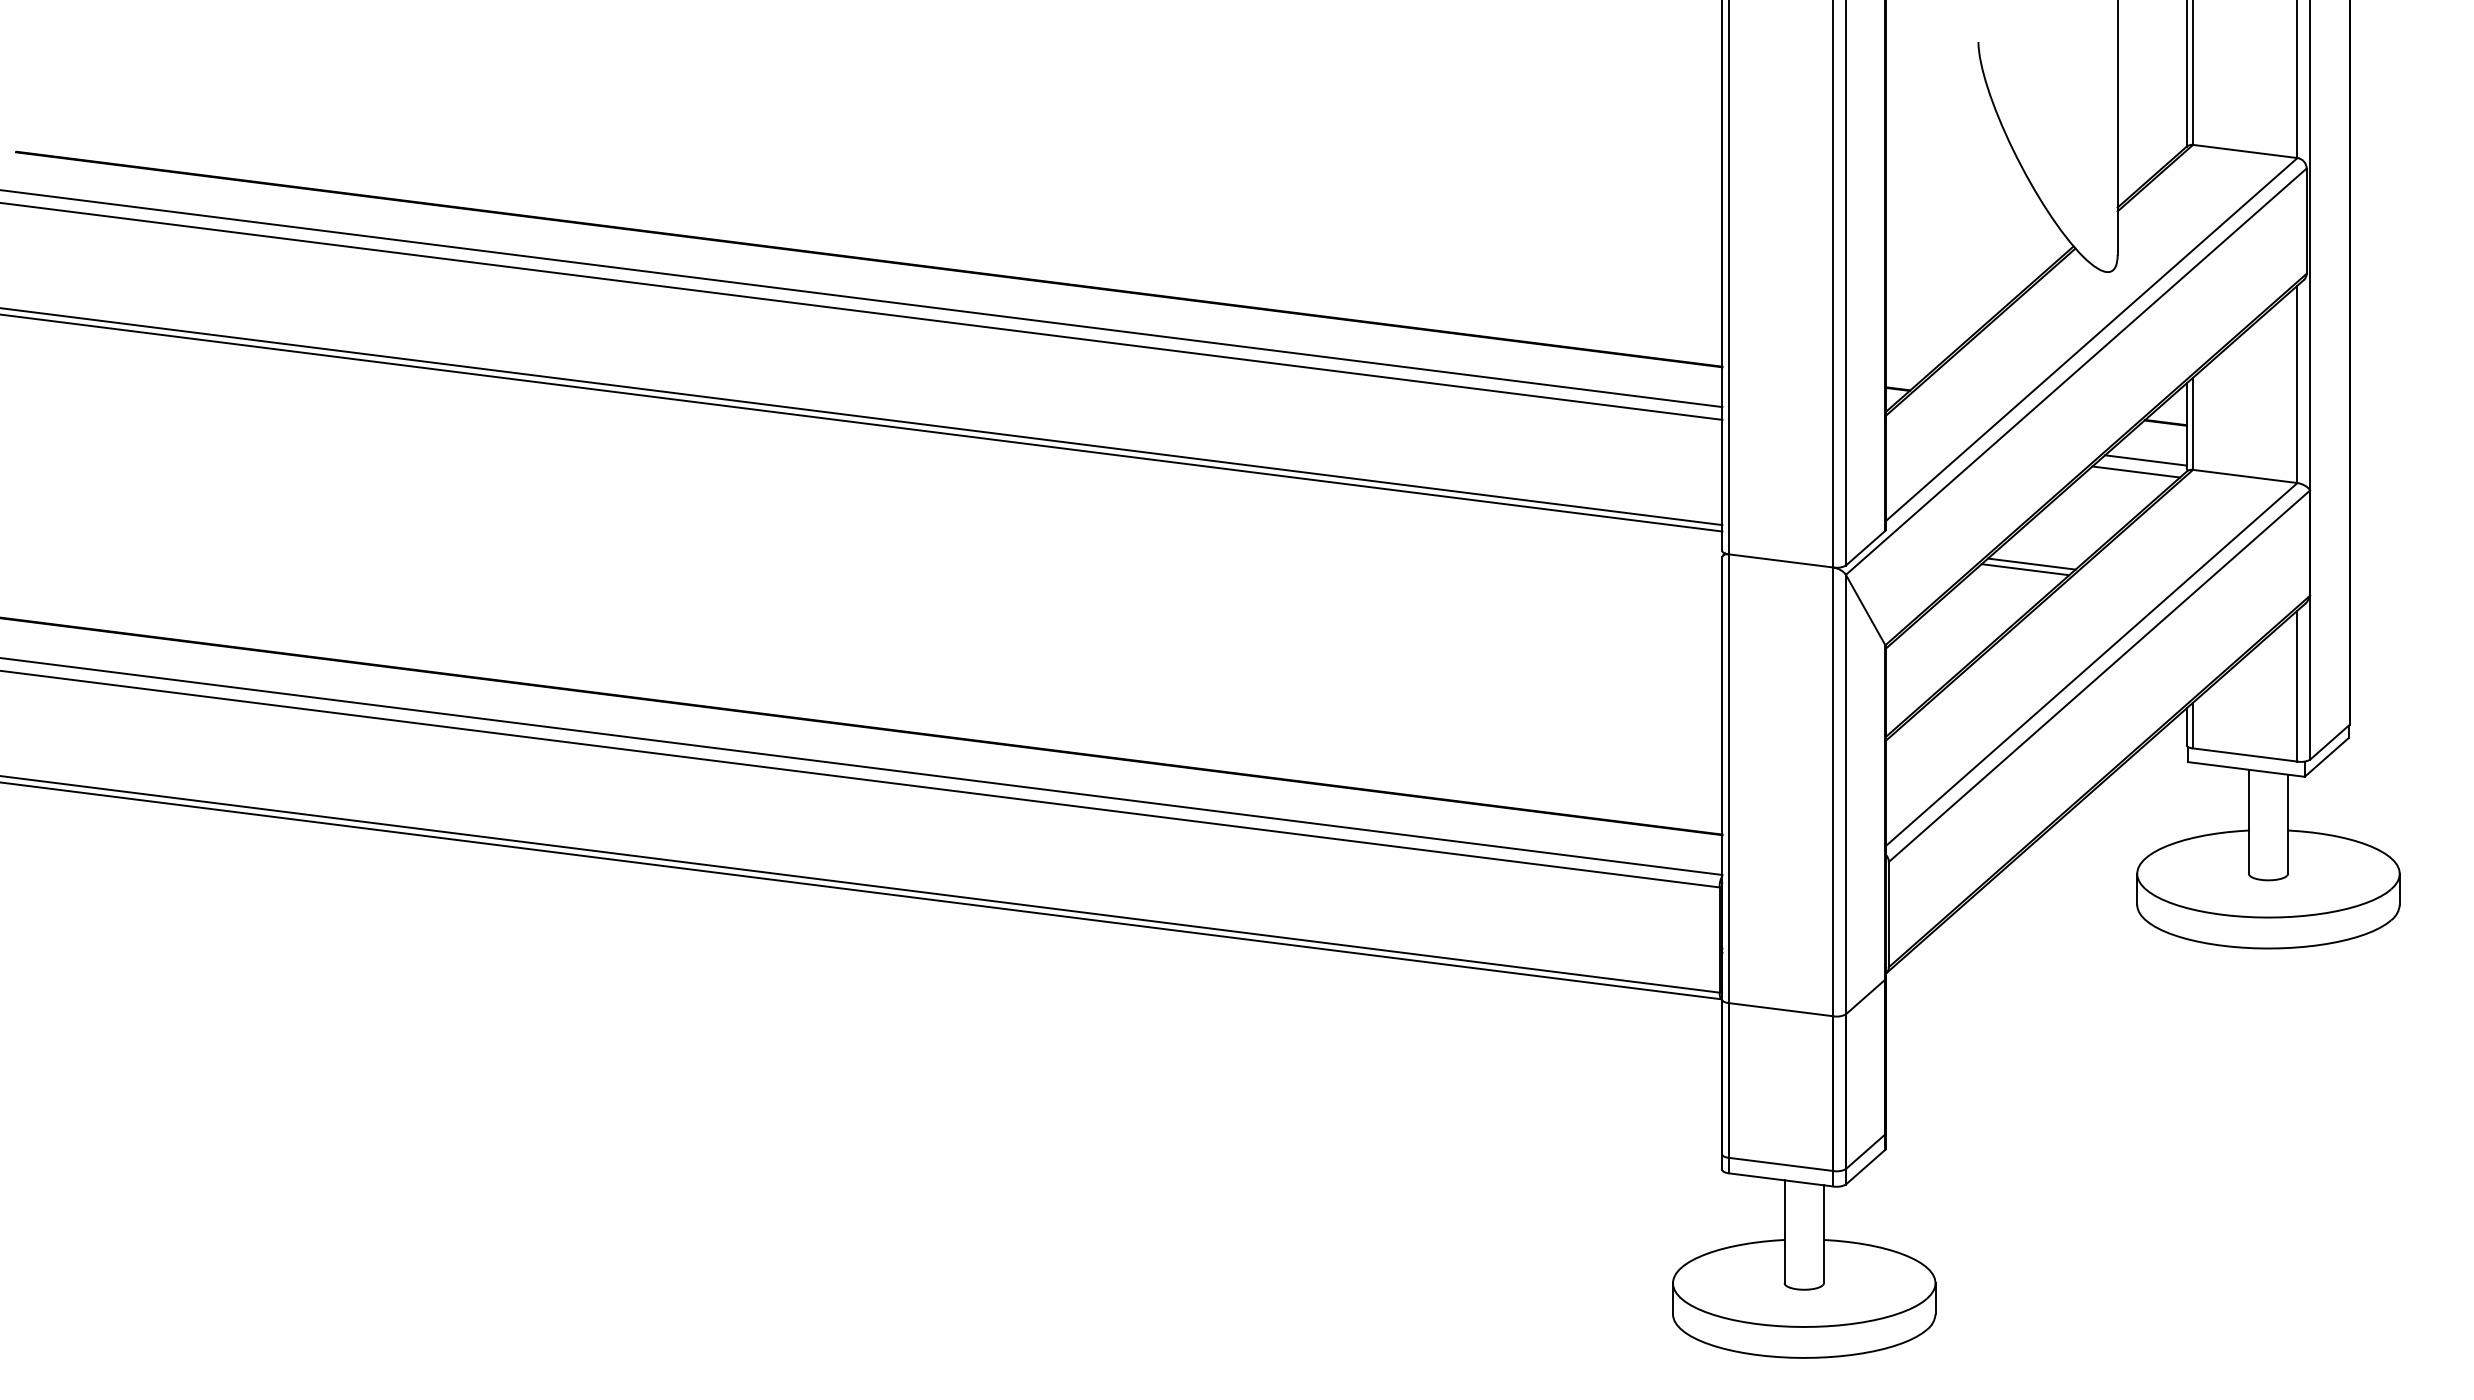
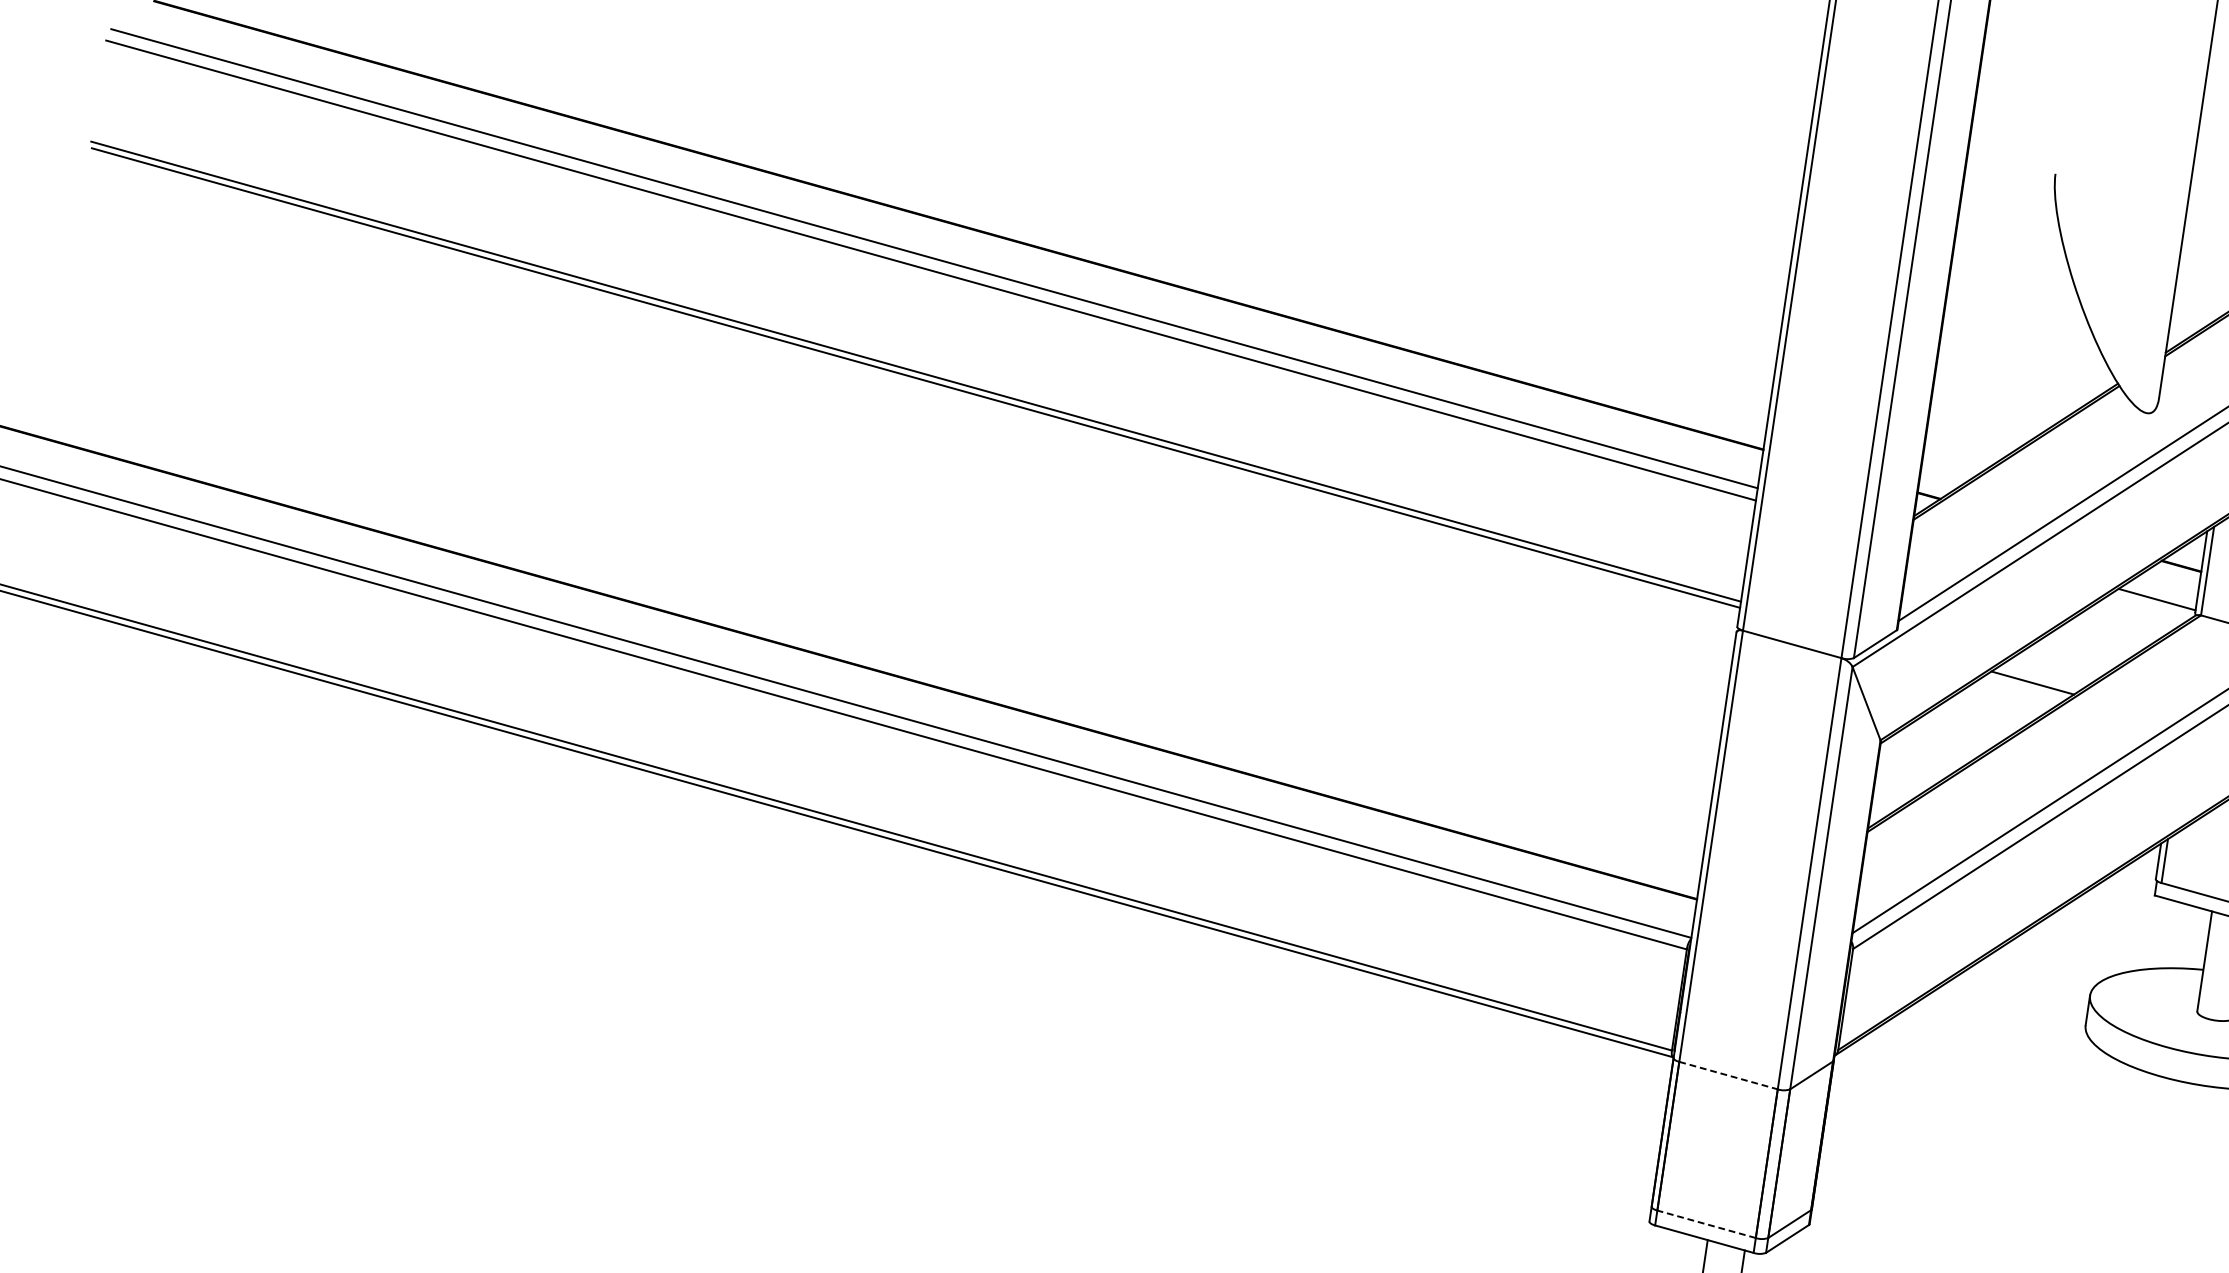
line: (2136, 471) -> (2146, 608), removed
line: (2025, 569) -> (2025, 687), removed
line: (1781, 1009) -> (1729, 1075), solid -> dashed
line: (1781, 1164) -> (1707, 1224), solid -> dashed

